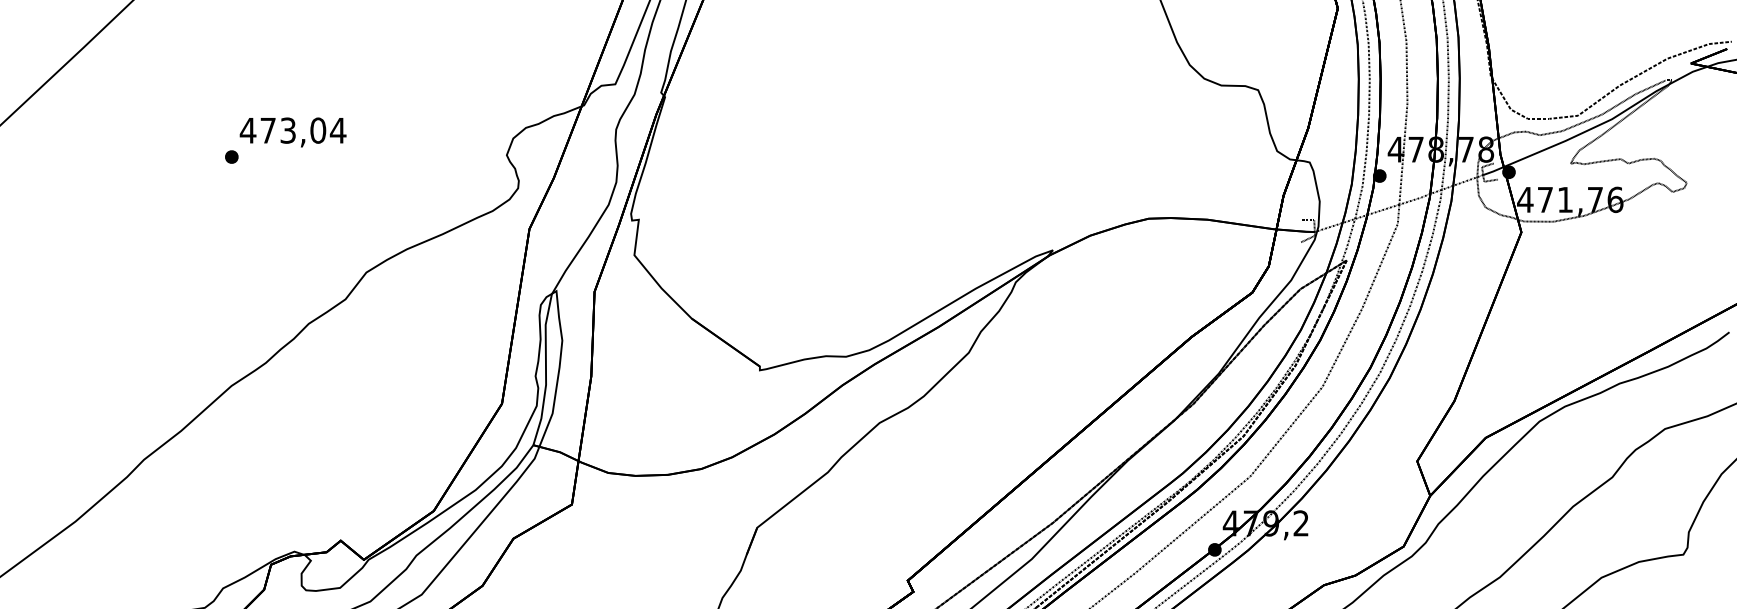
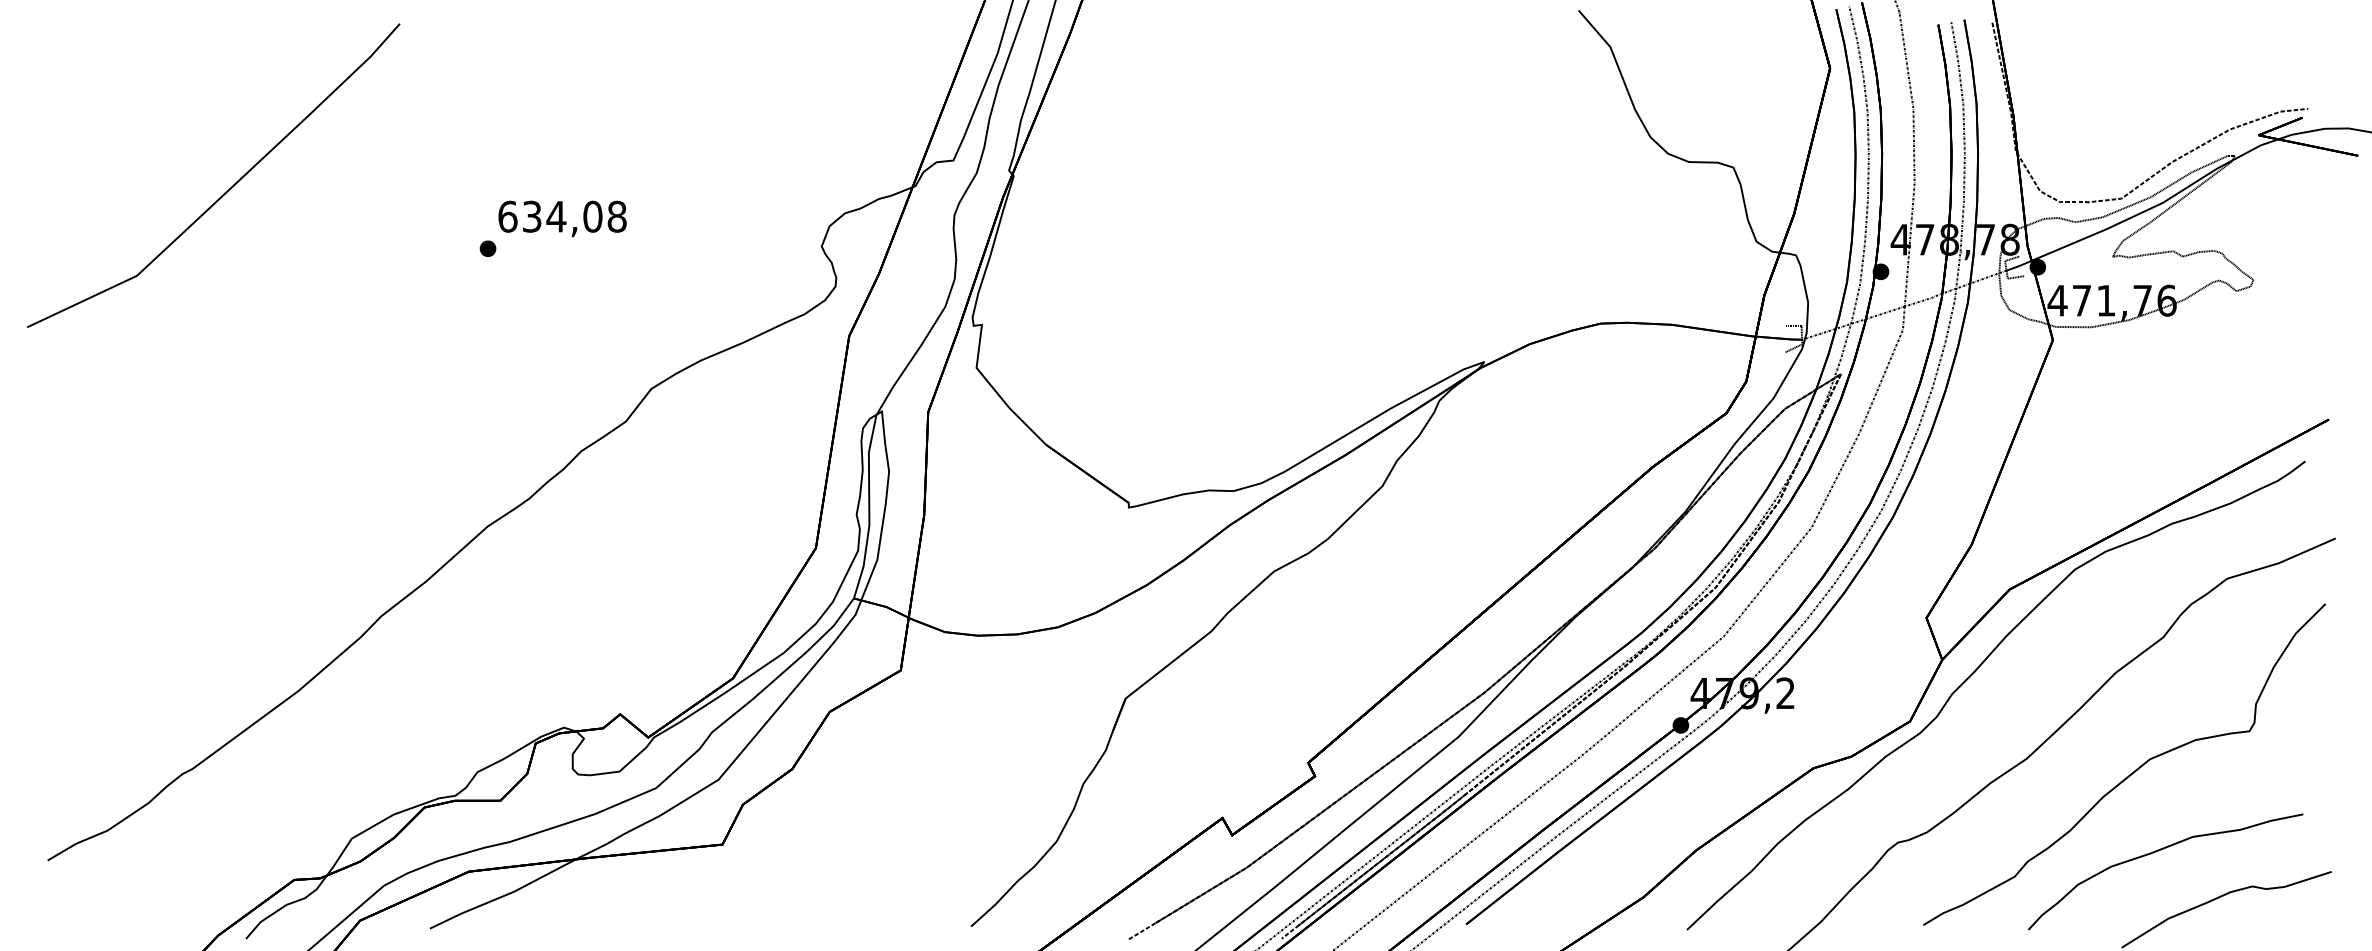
text: (293, 130) -> (562, 216), 473,04 -> 634,08

